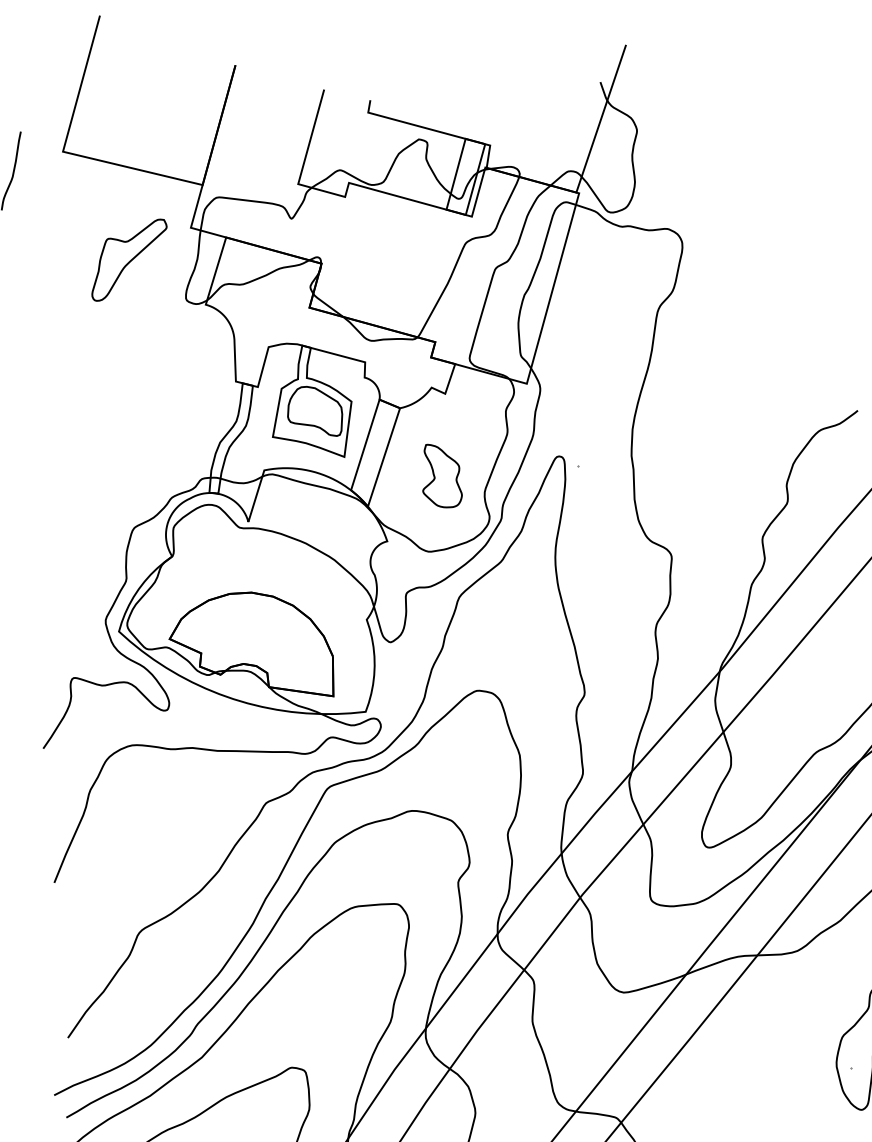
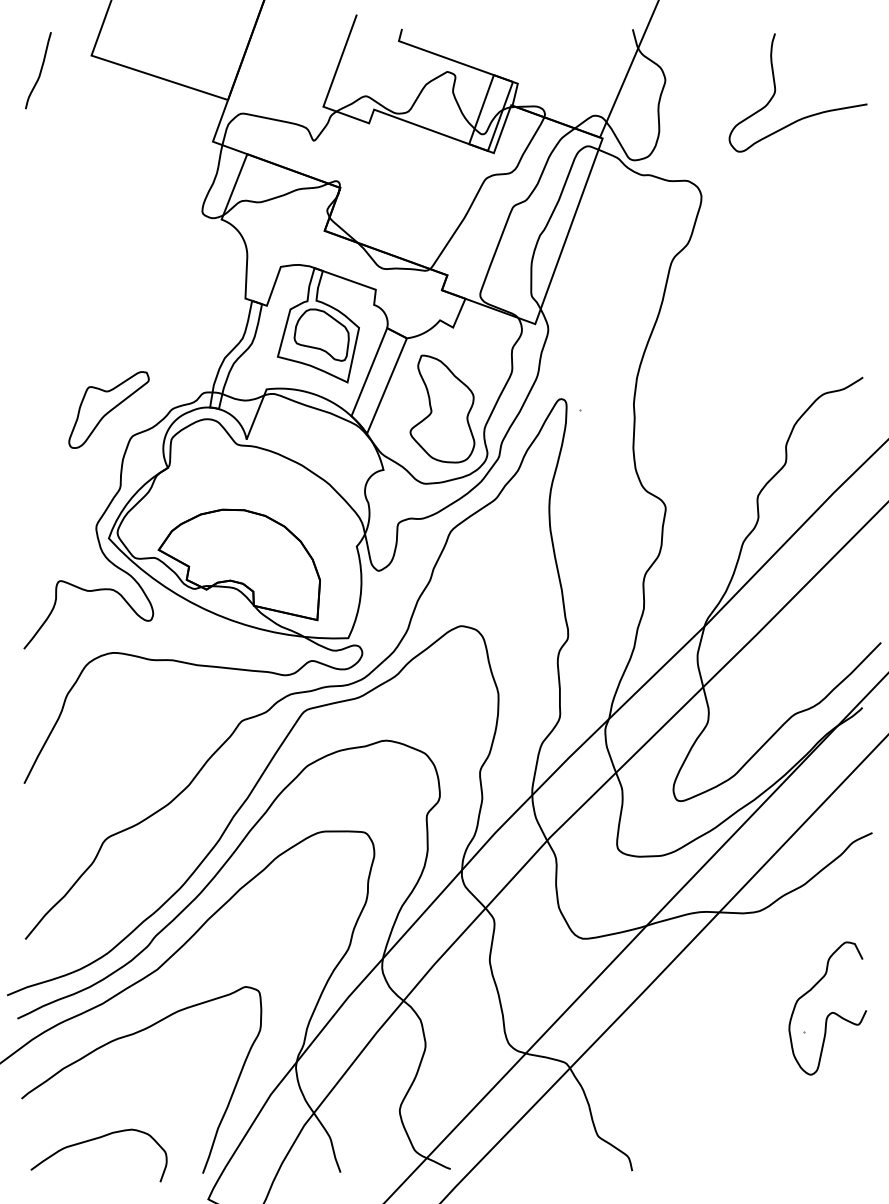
curve: (748, 131) -> (776, 90), added
part: (128, 259) -> (108, 409), moved
part: (441, 475) -> (442, 408), size x1.67

